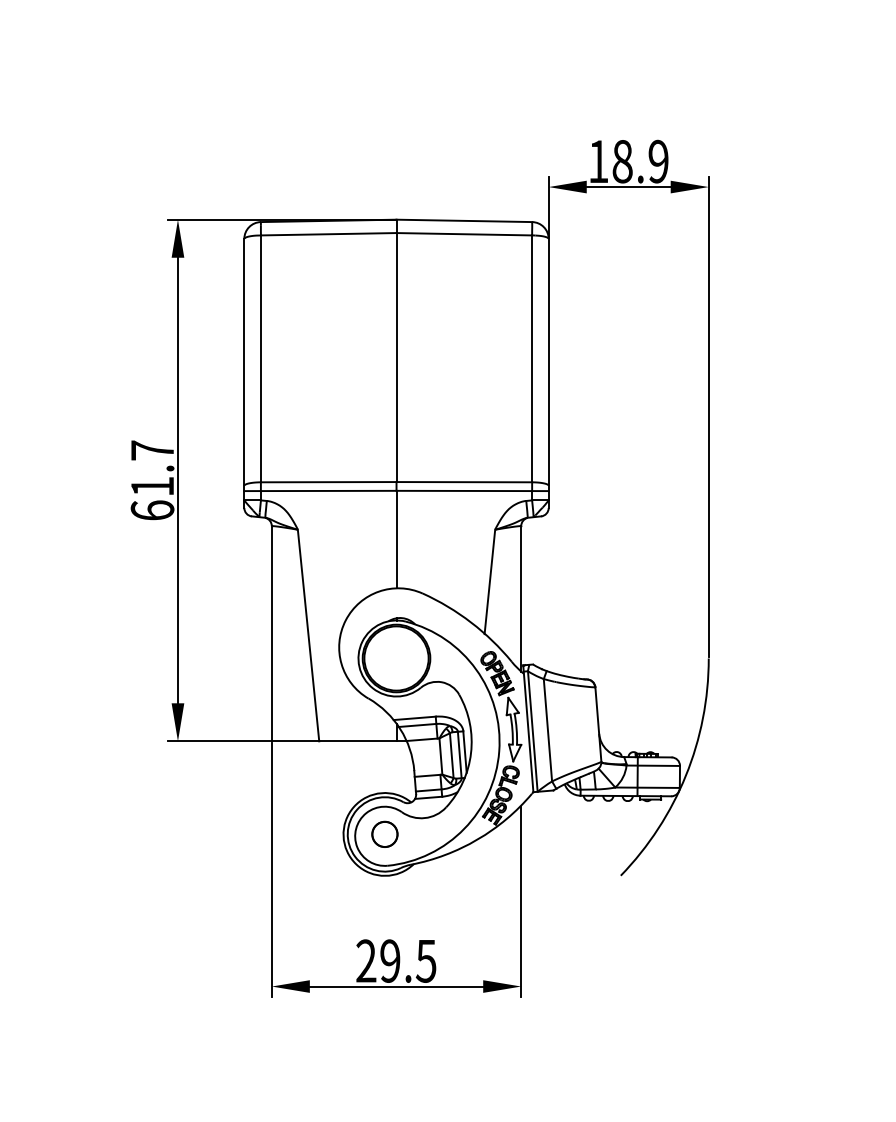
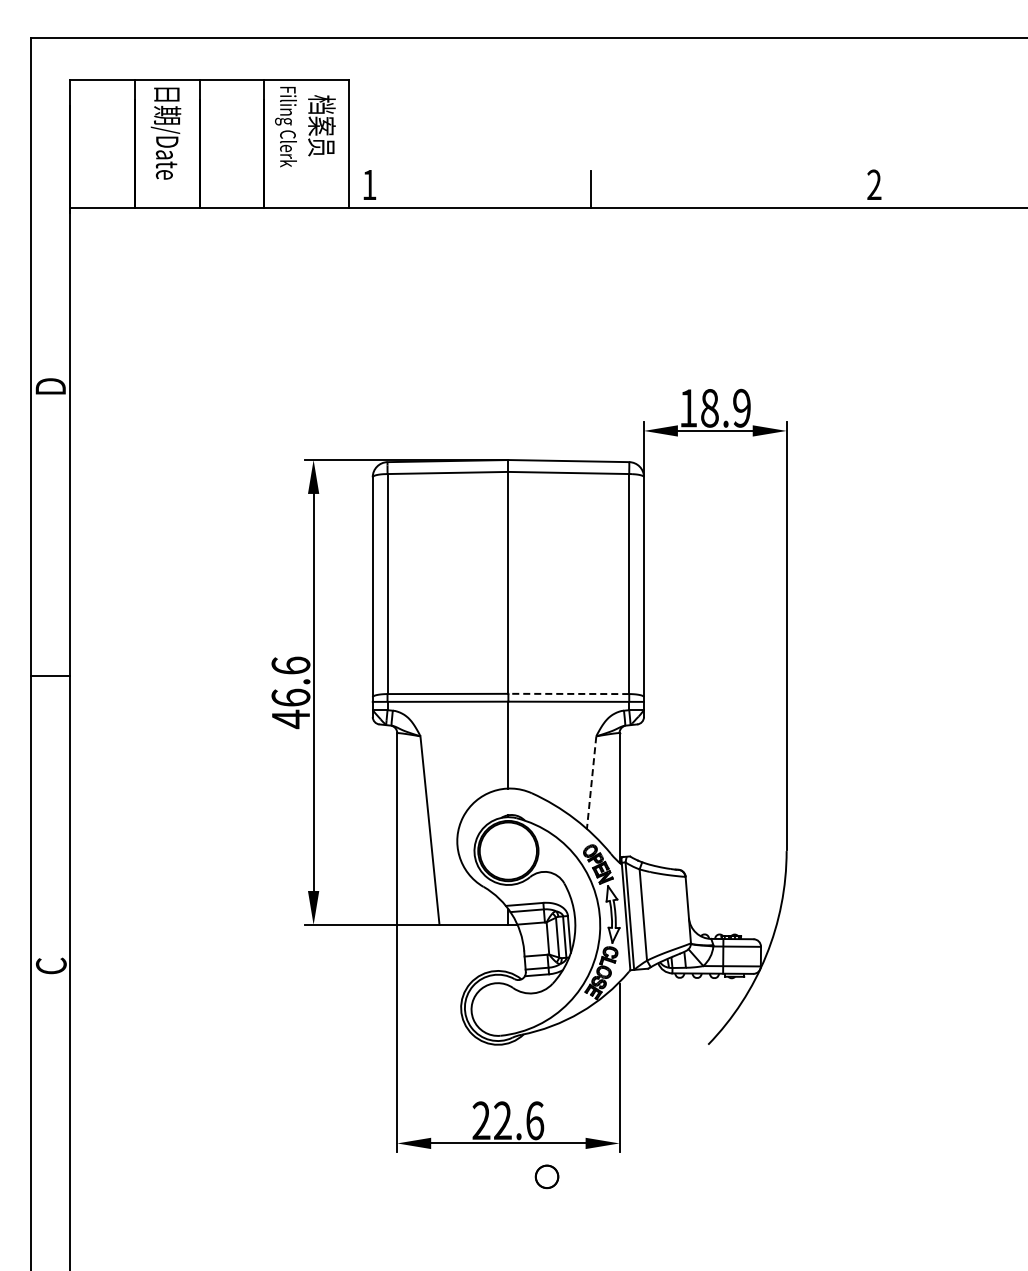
text: (152, 480) -> (290, 692), 61.7 -> 46.6
line: (463, 481) -> (568, 693), solid -> dashed
line: (489, 581) -> (591, 782), solid -> dashed
part: (384, 834) -> (546, 1176), moved
text: (408, 960) -> (519, 1120), 29.5 -> 22.6

